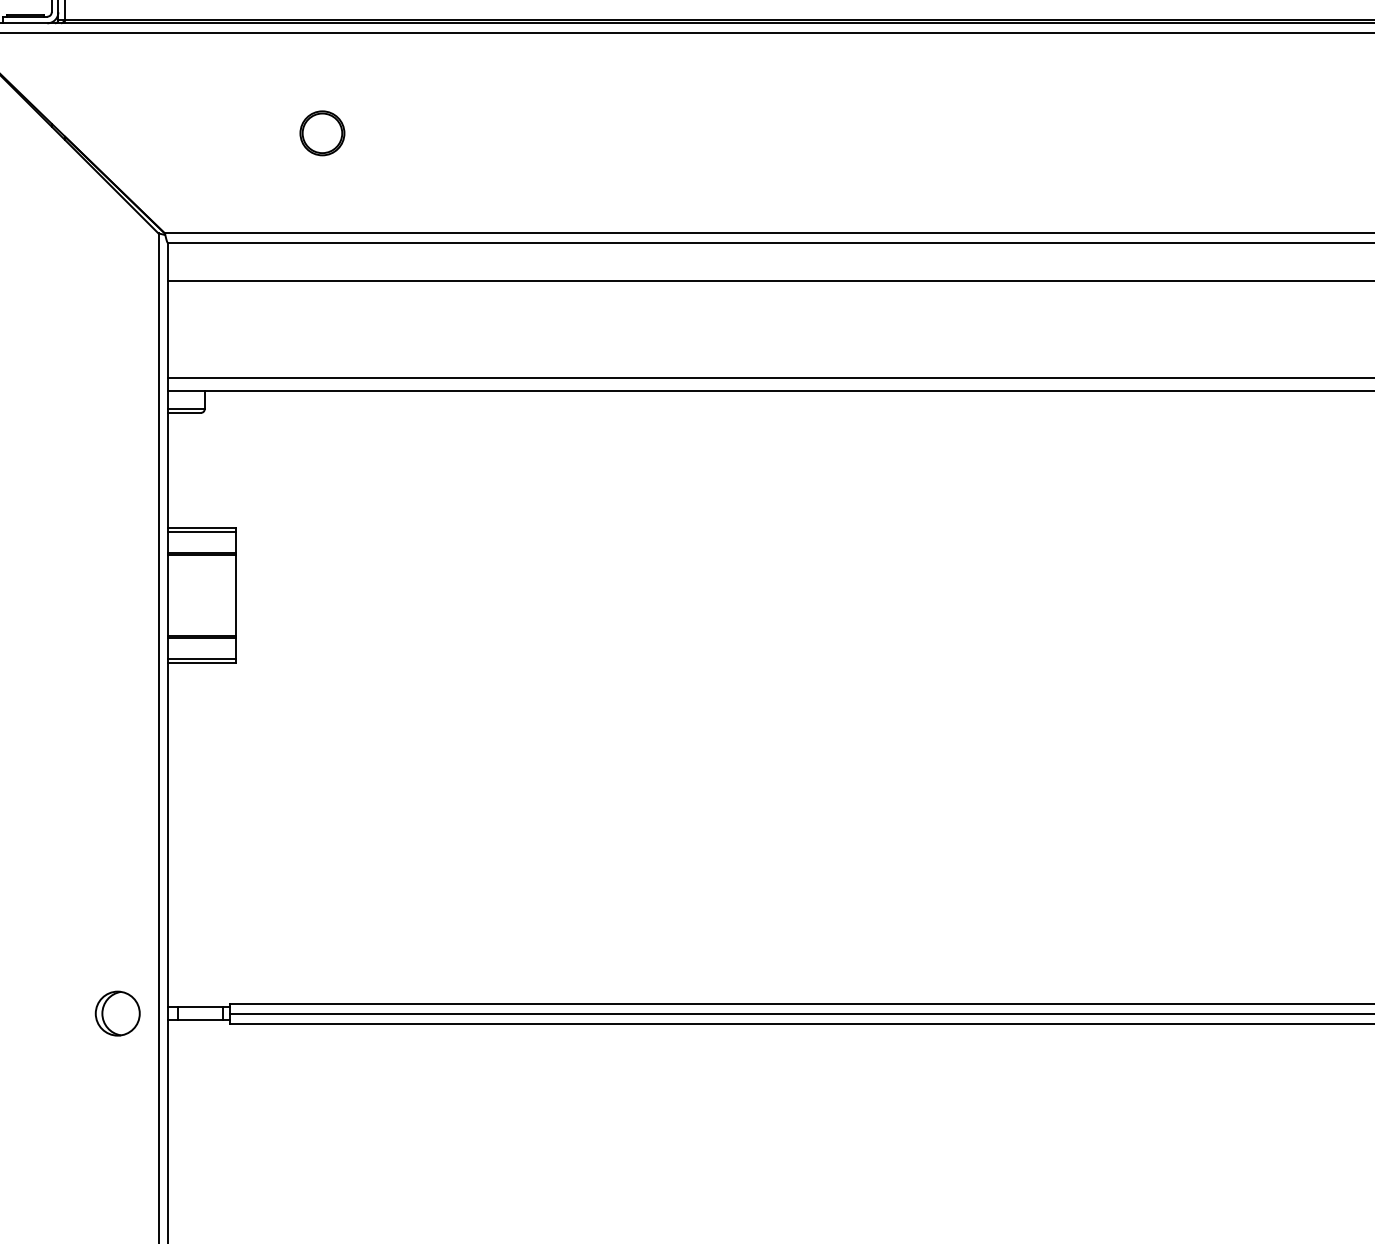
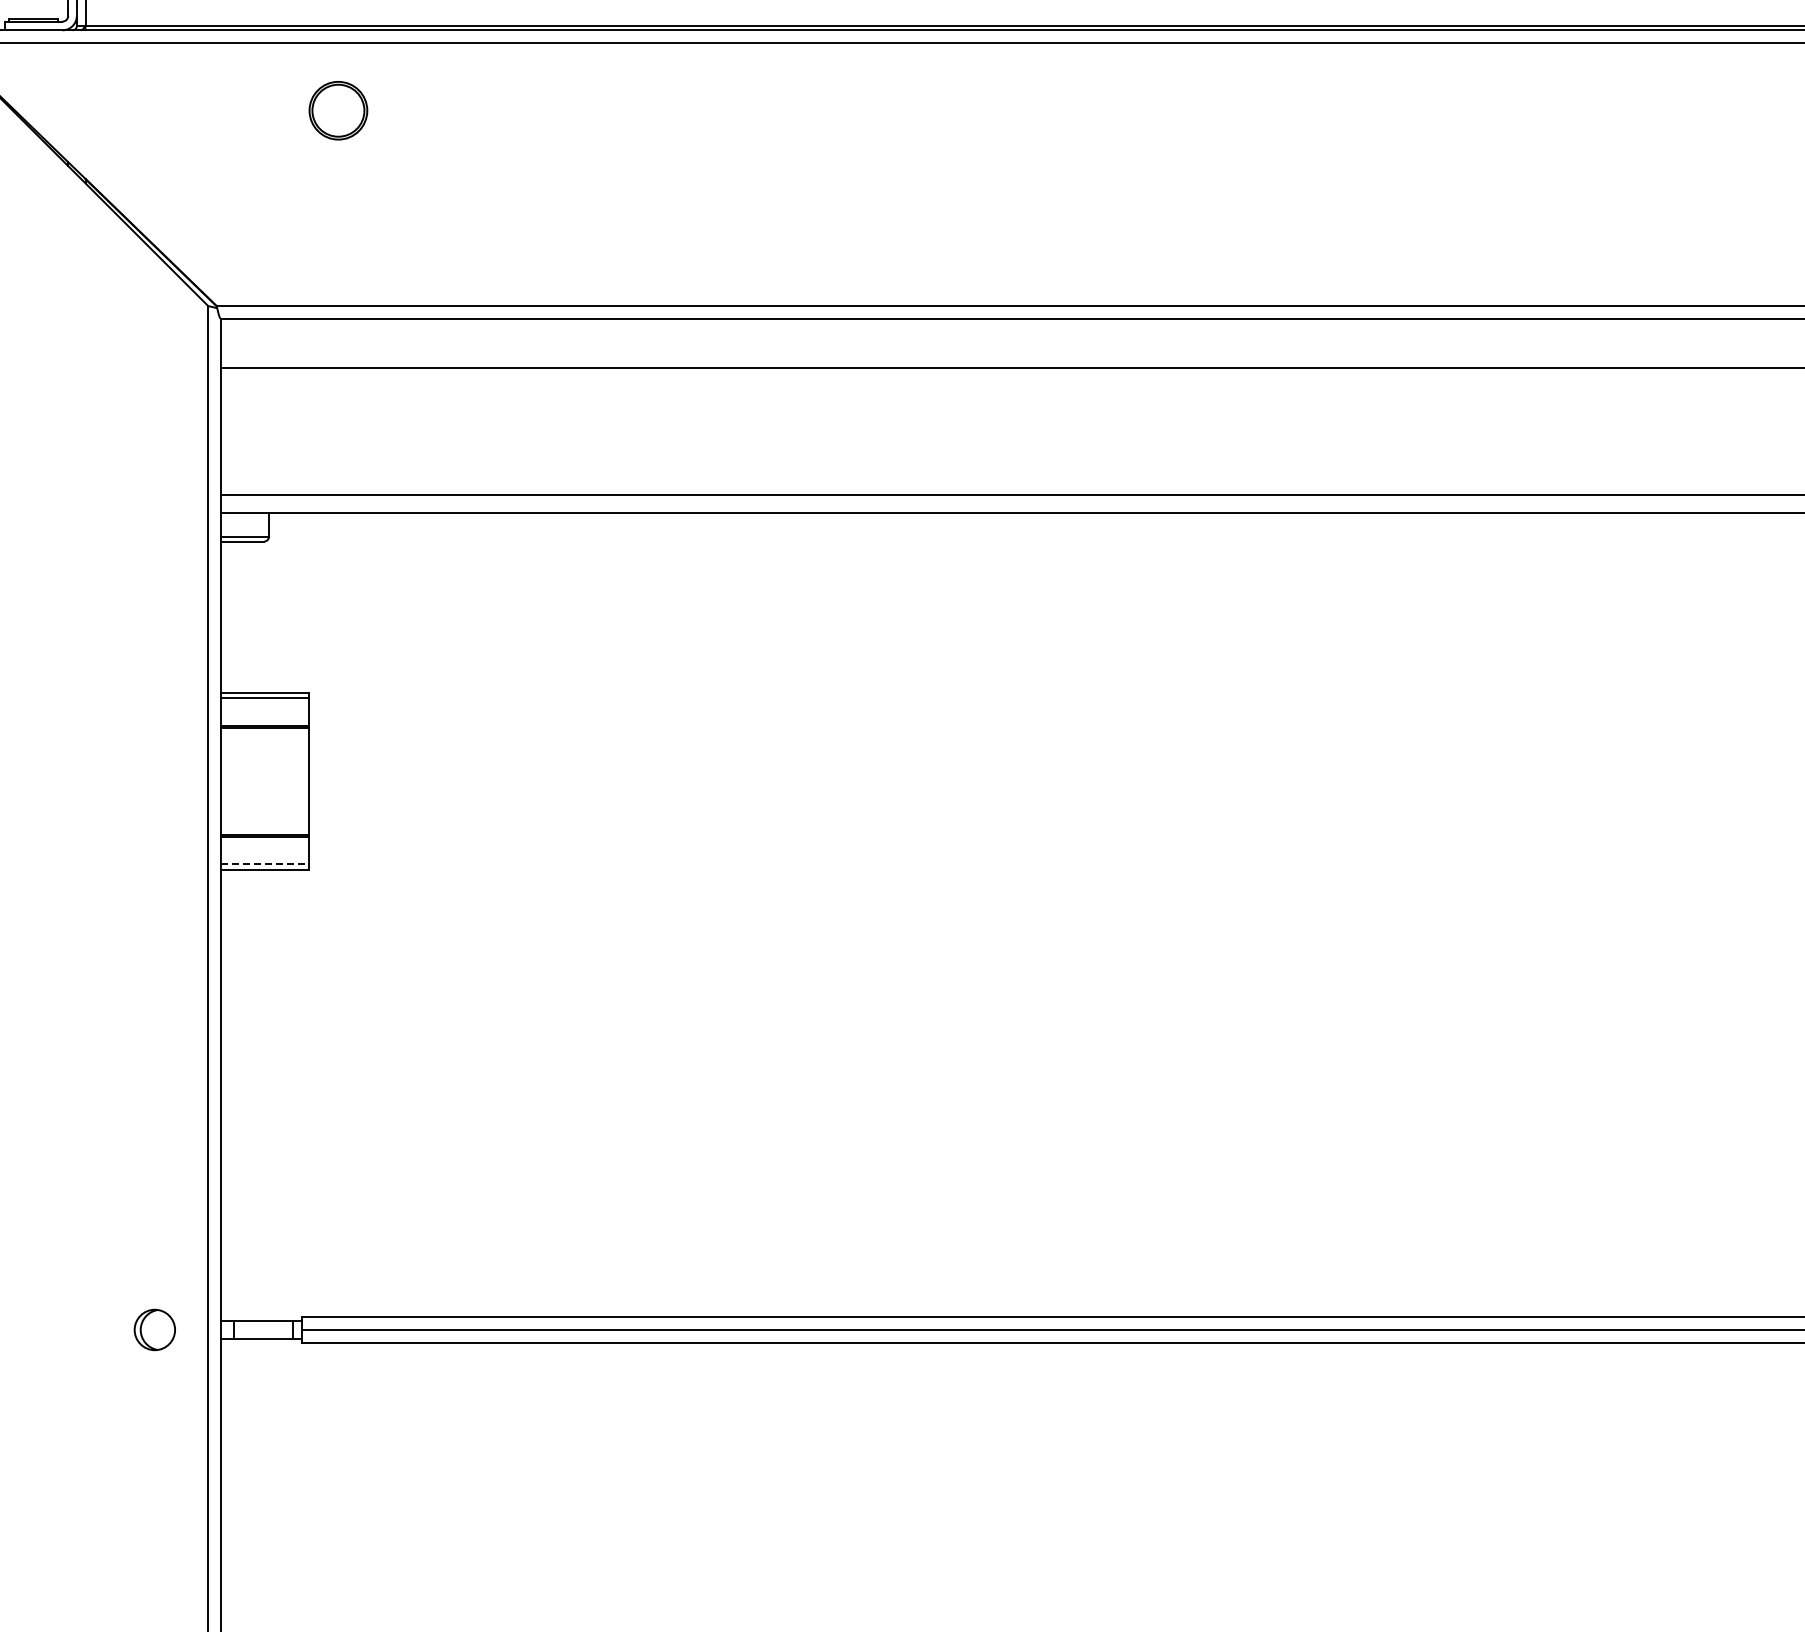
part: (322, 133) -> (338, 110), moved
line: (202, 658) -> (265, 864), solid -> dashed
part: (117, 1013) -> (154, 1329), size x0.7

